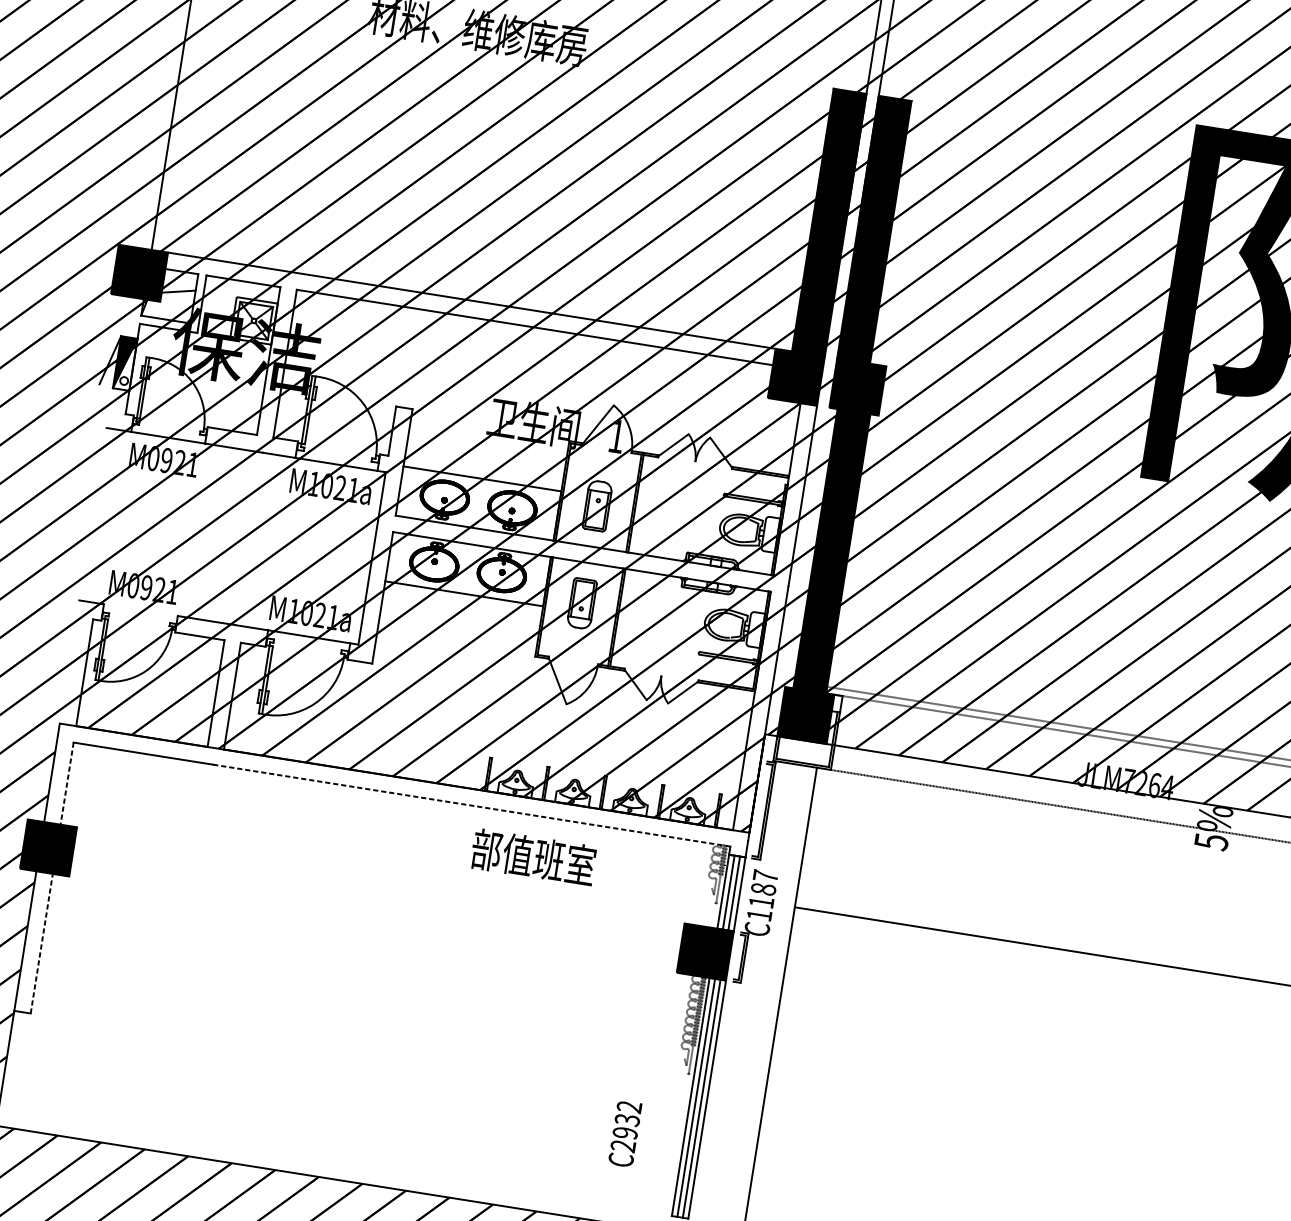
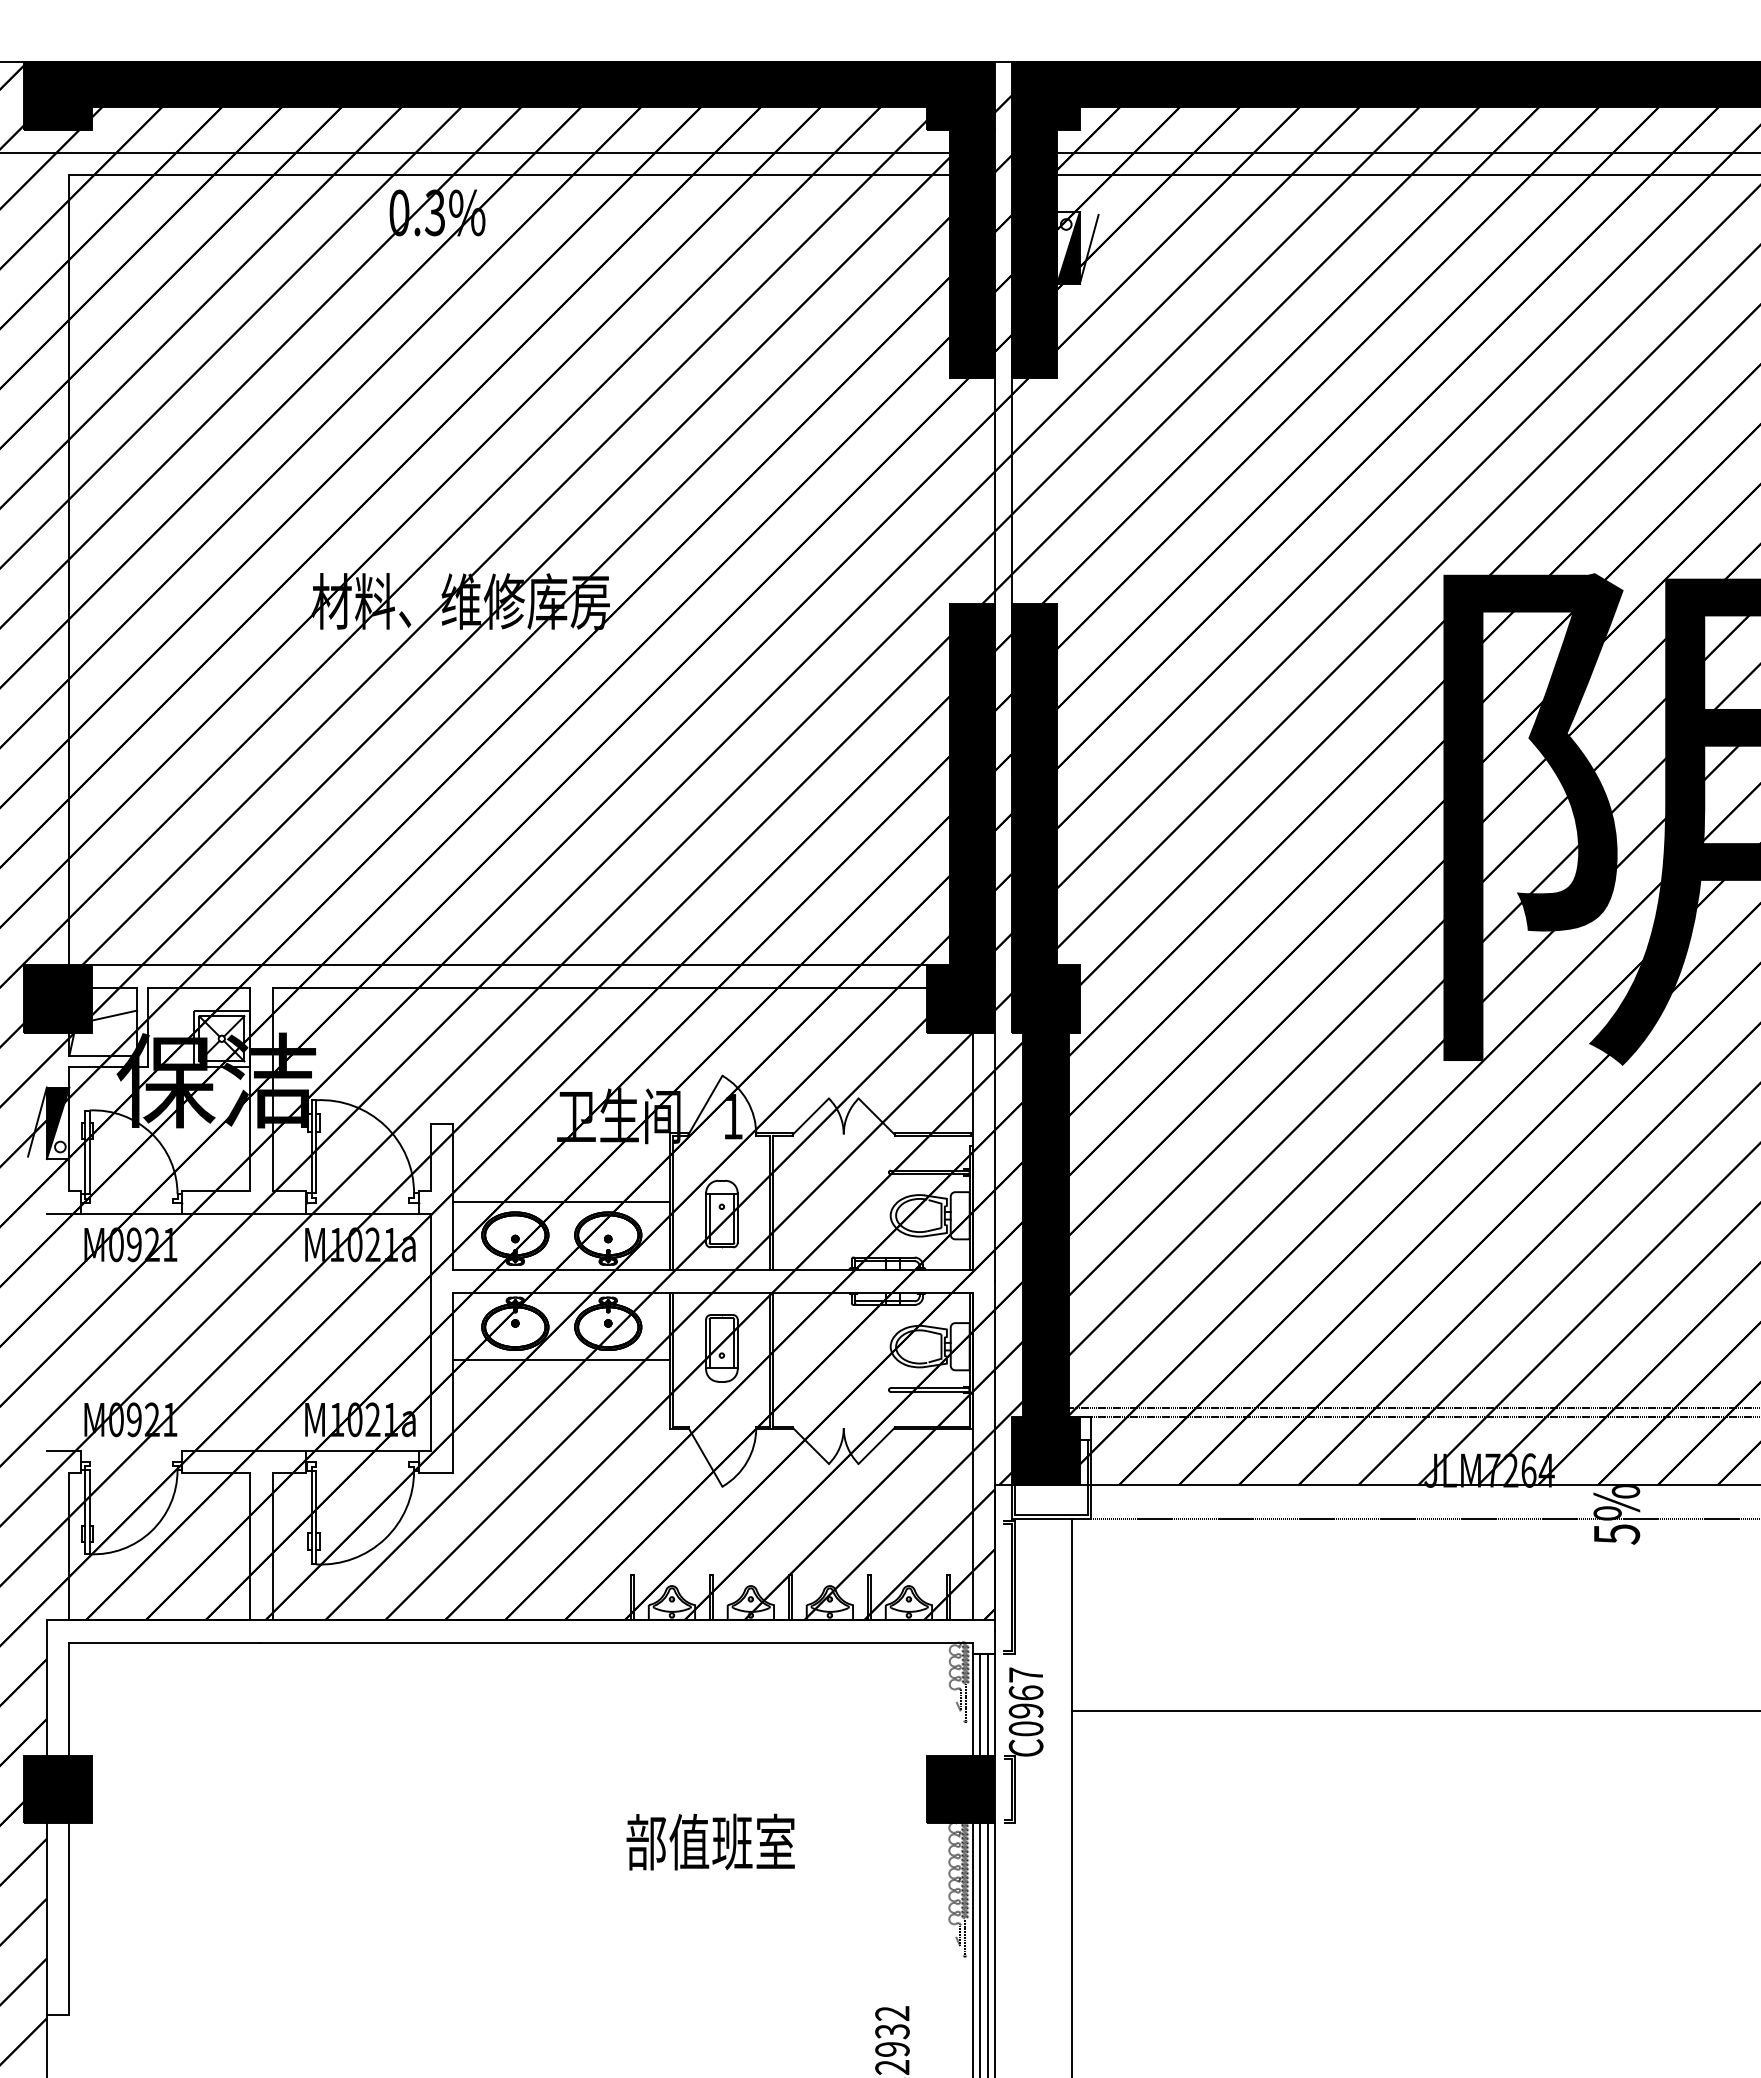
line: (67, 783) -> (69, 1699), dashed -> solid
line: (471, 805) -> (616, 1642), dashed -> solid
text: (533, 856) -> (710, 1841), moved
text: (761, 901) -> (1025, 1710), C1187 -> C0967
line: (41, 943) -> (69, 1919), dashed -> solid

